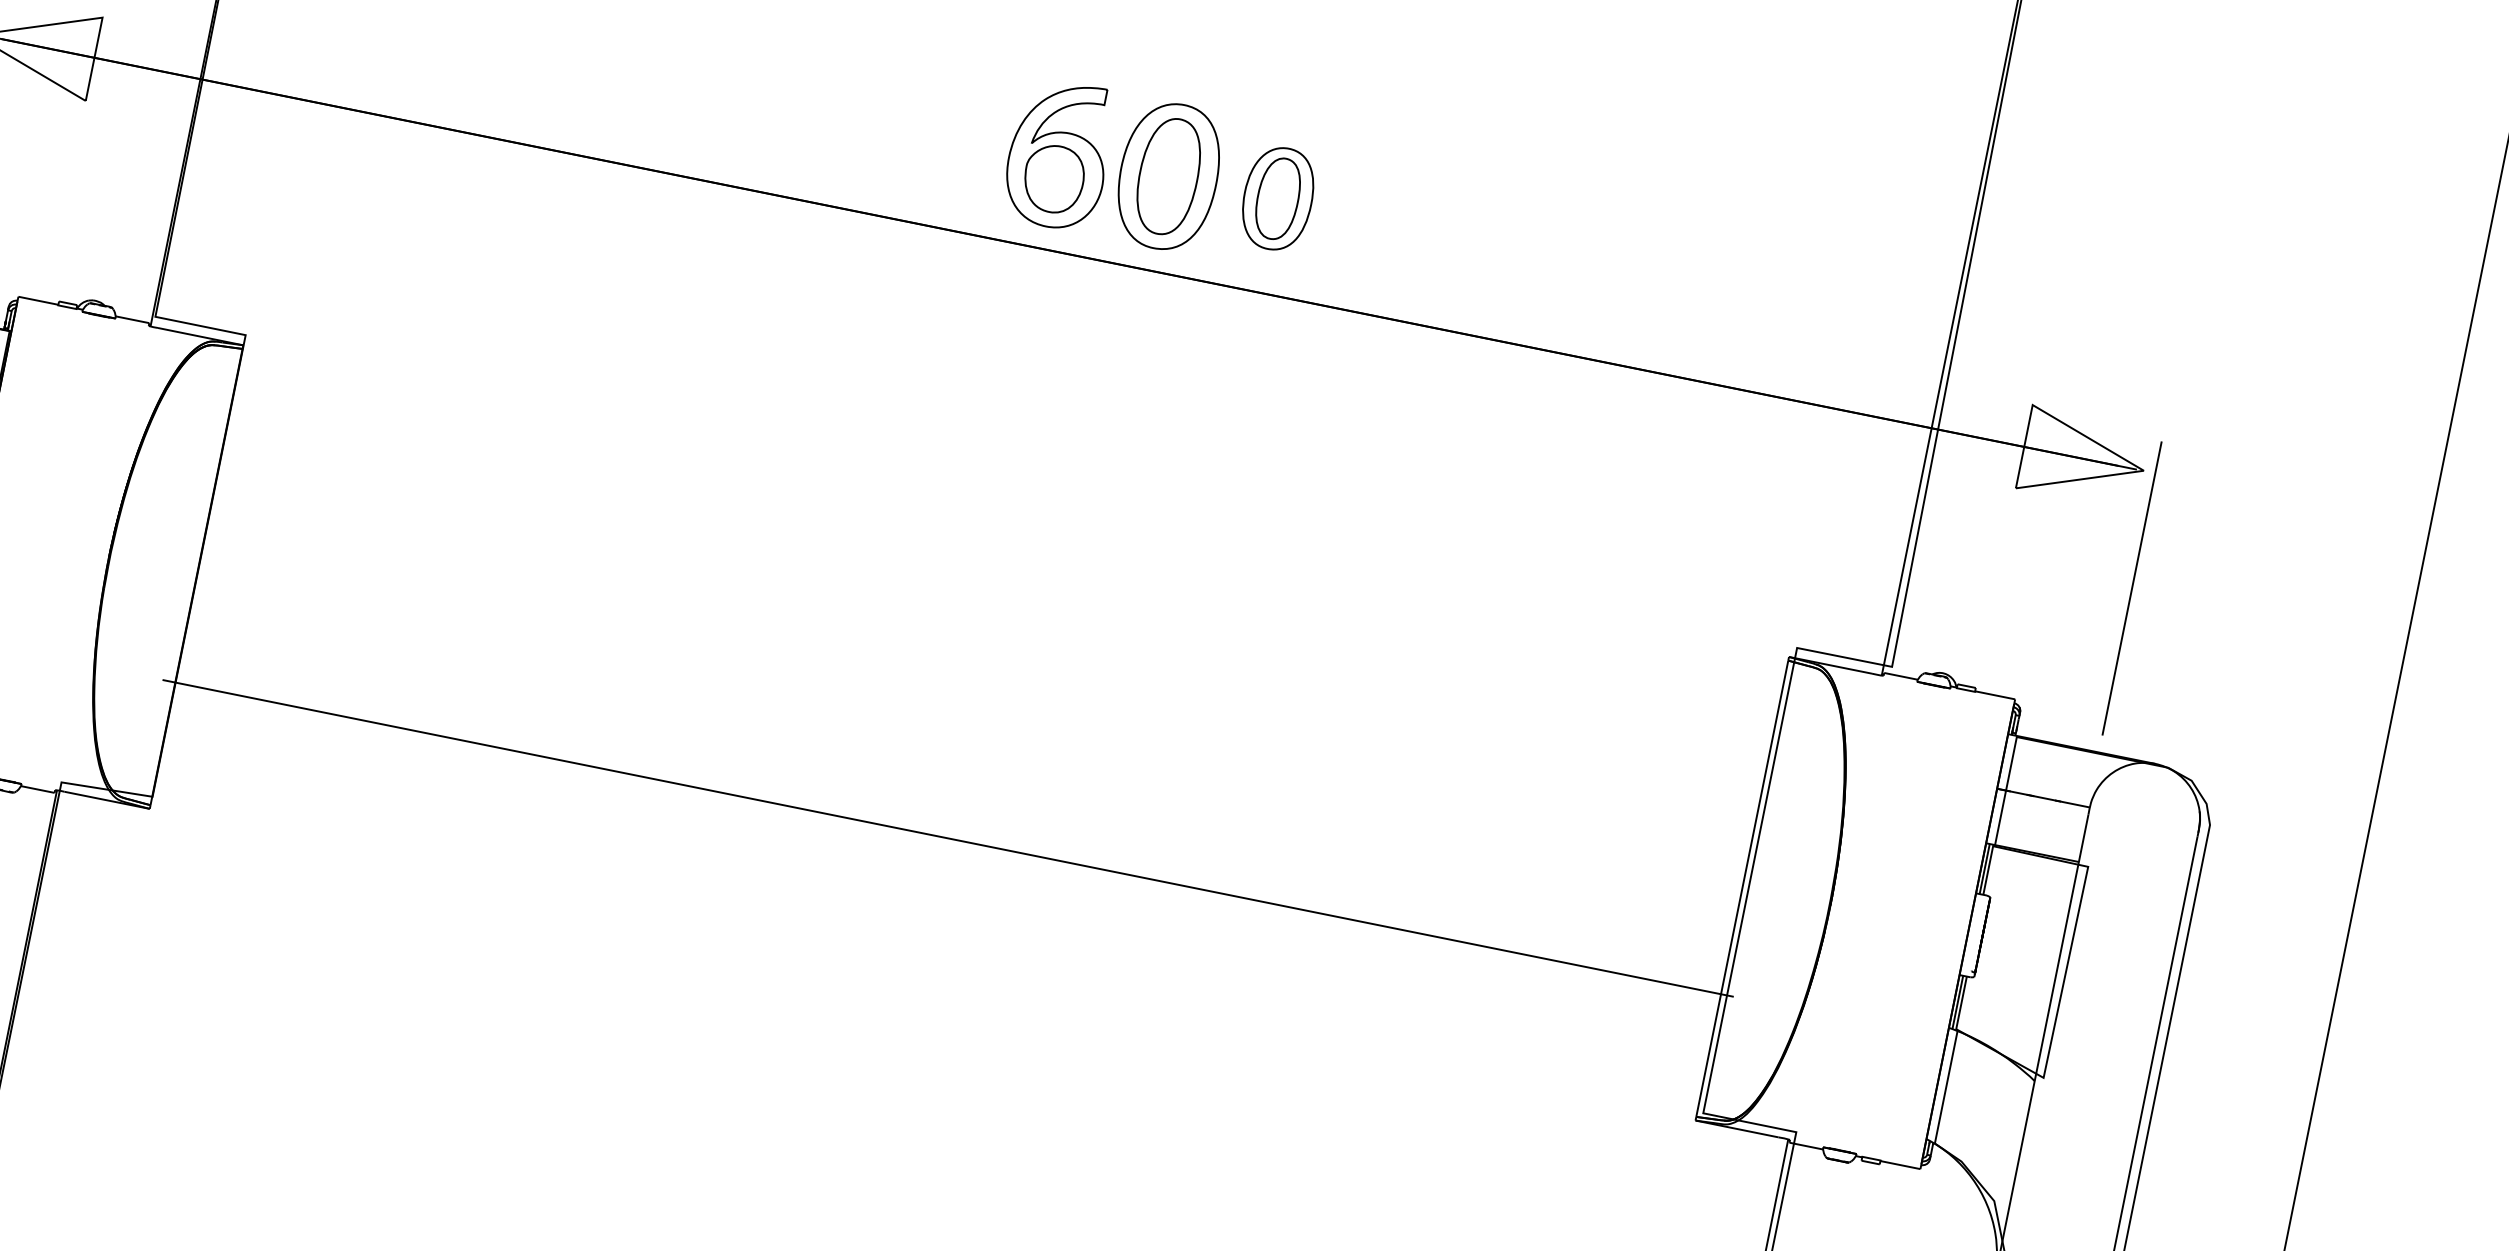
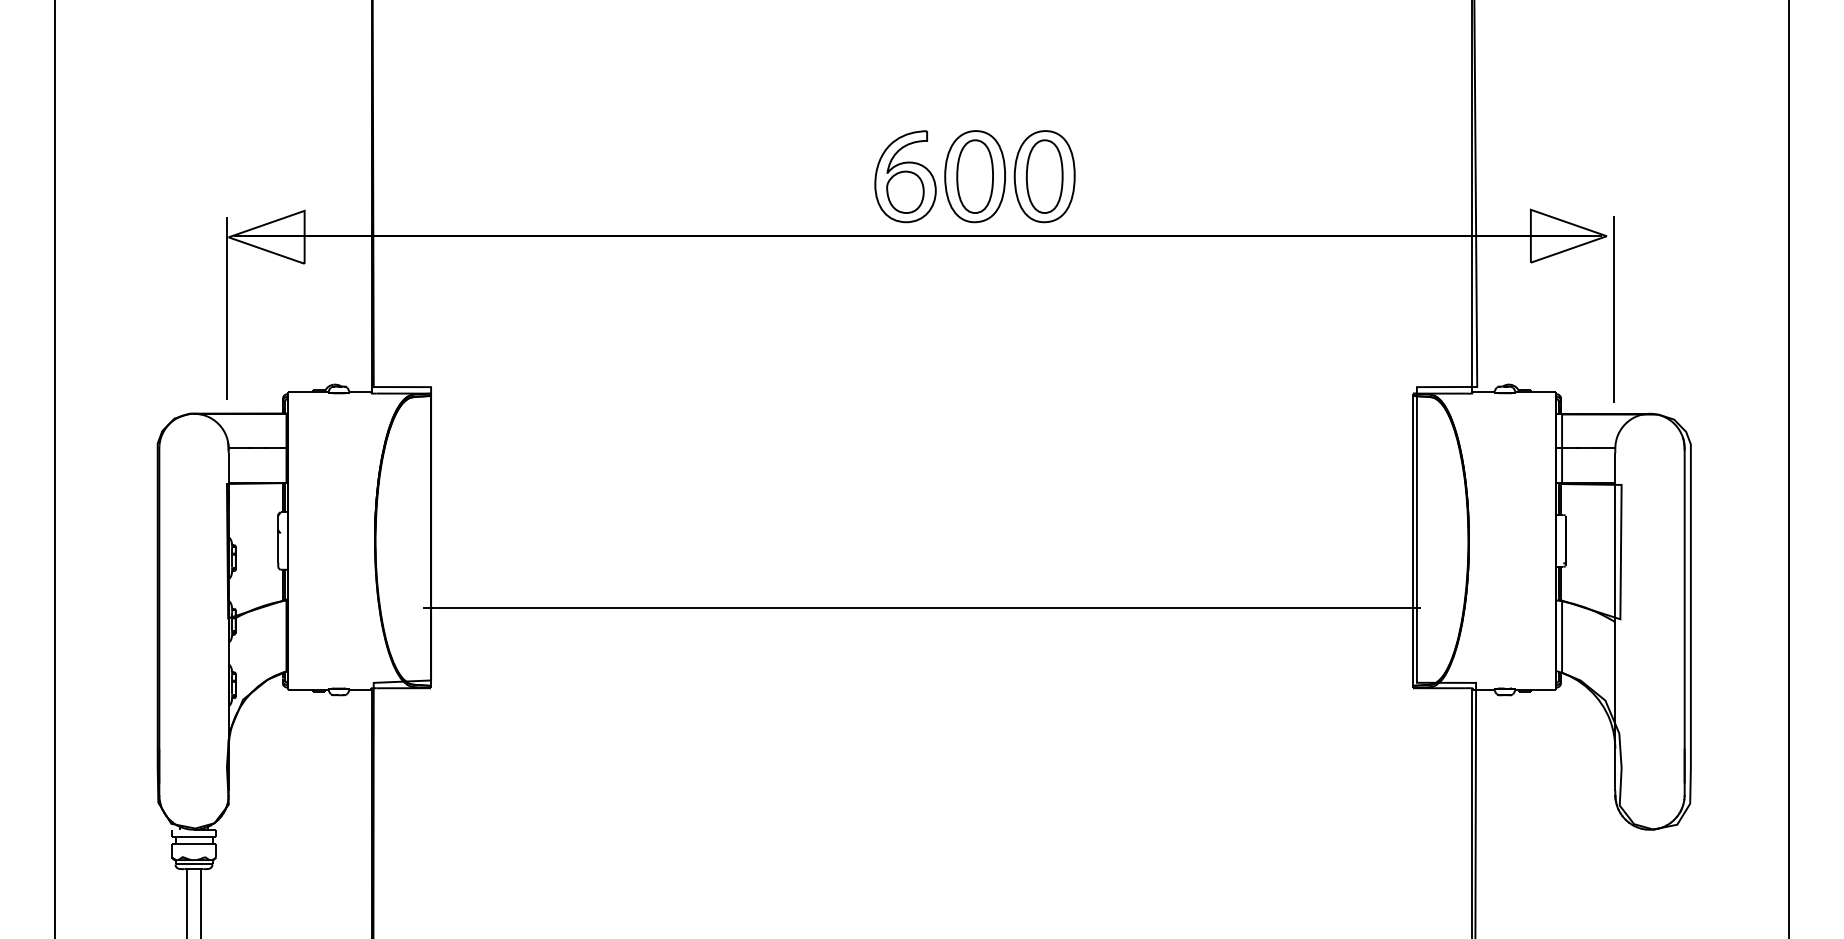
part: (1277, 198) -> (1044, 176), size x1.43

